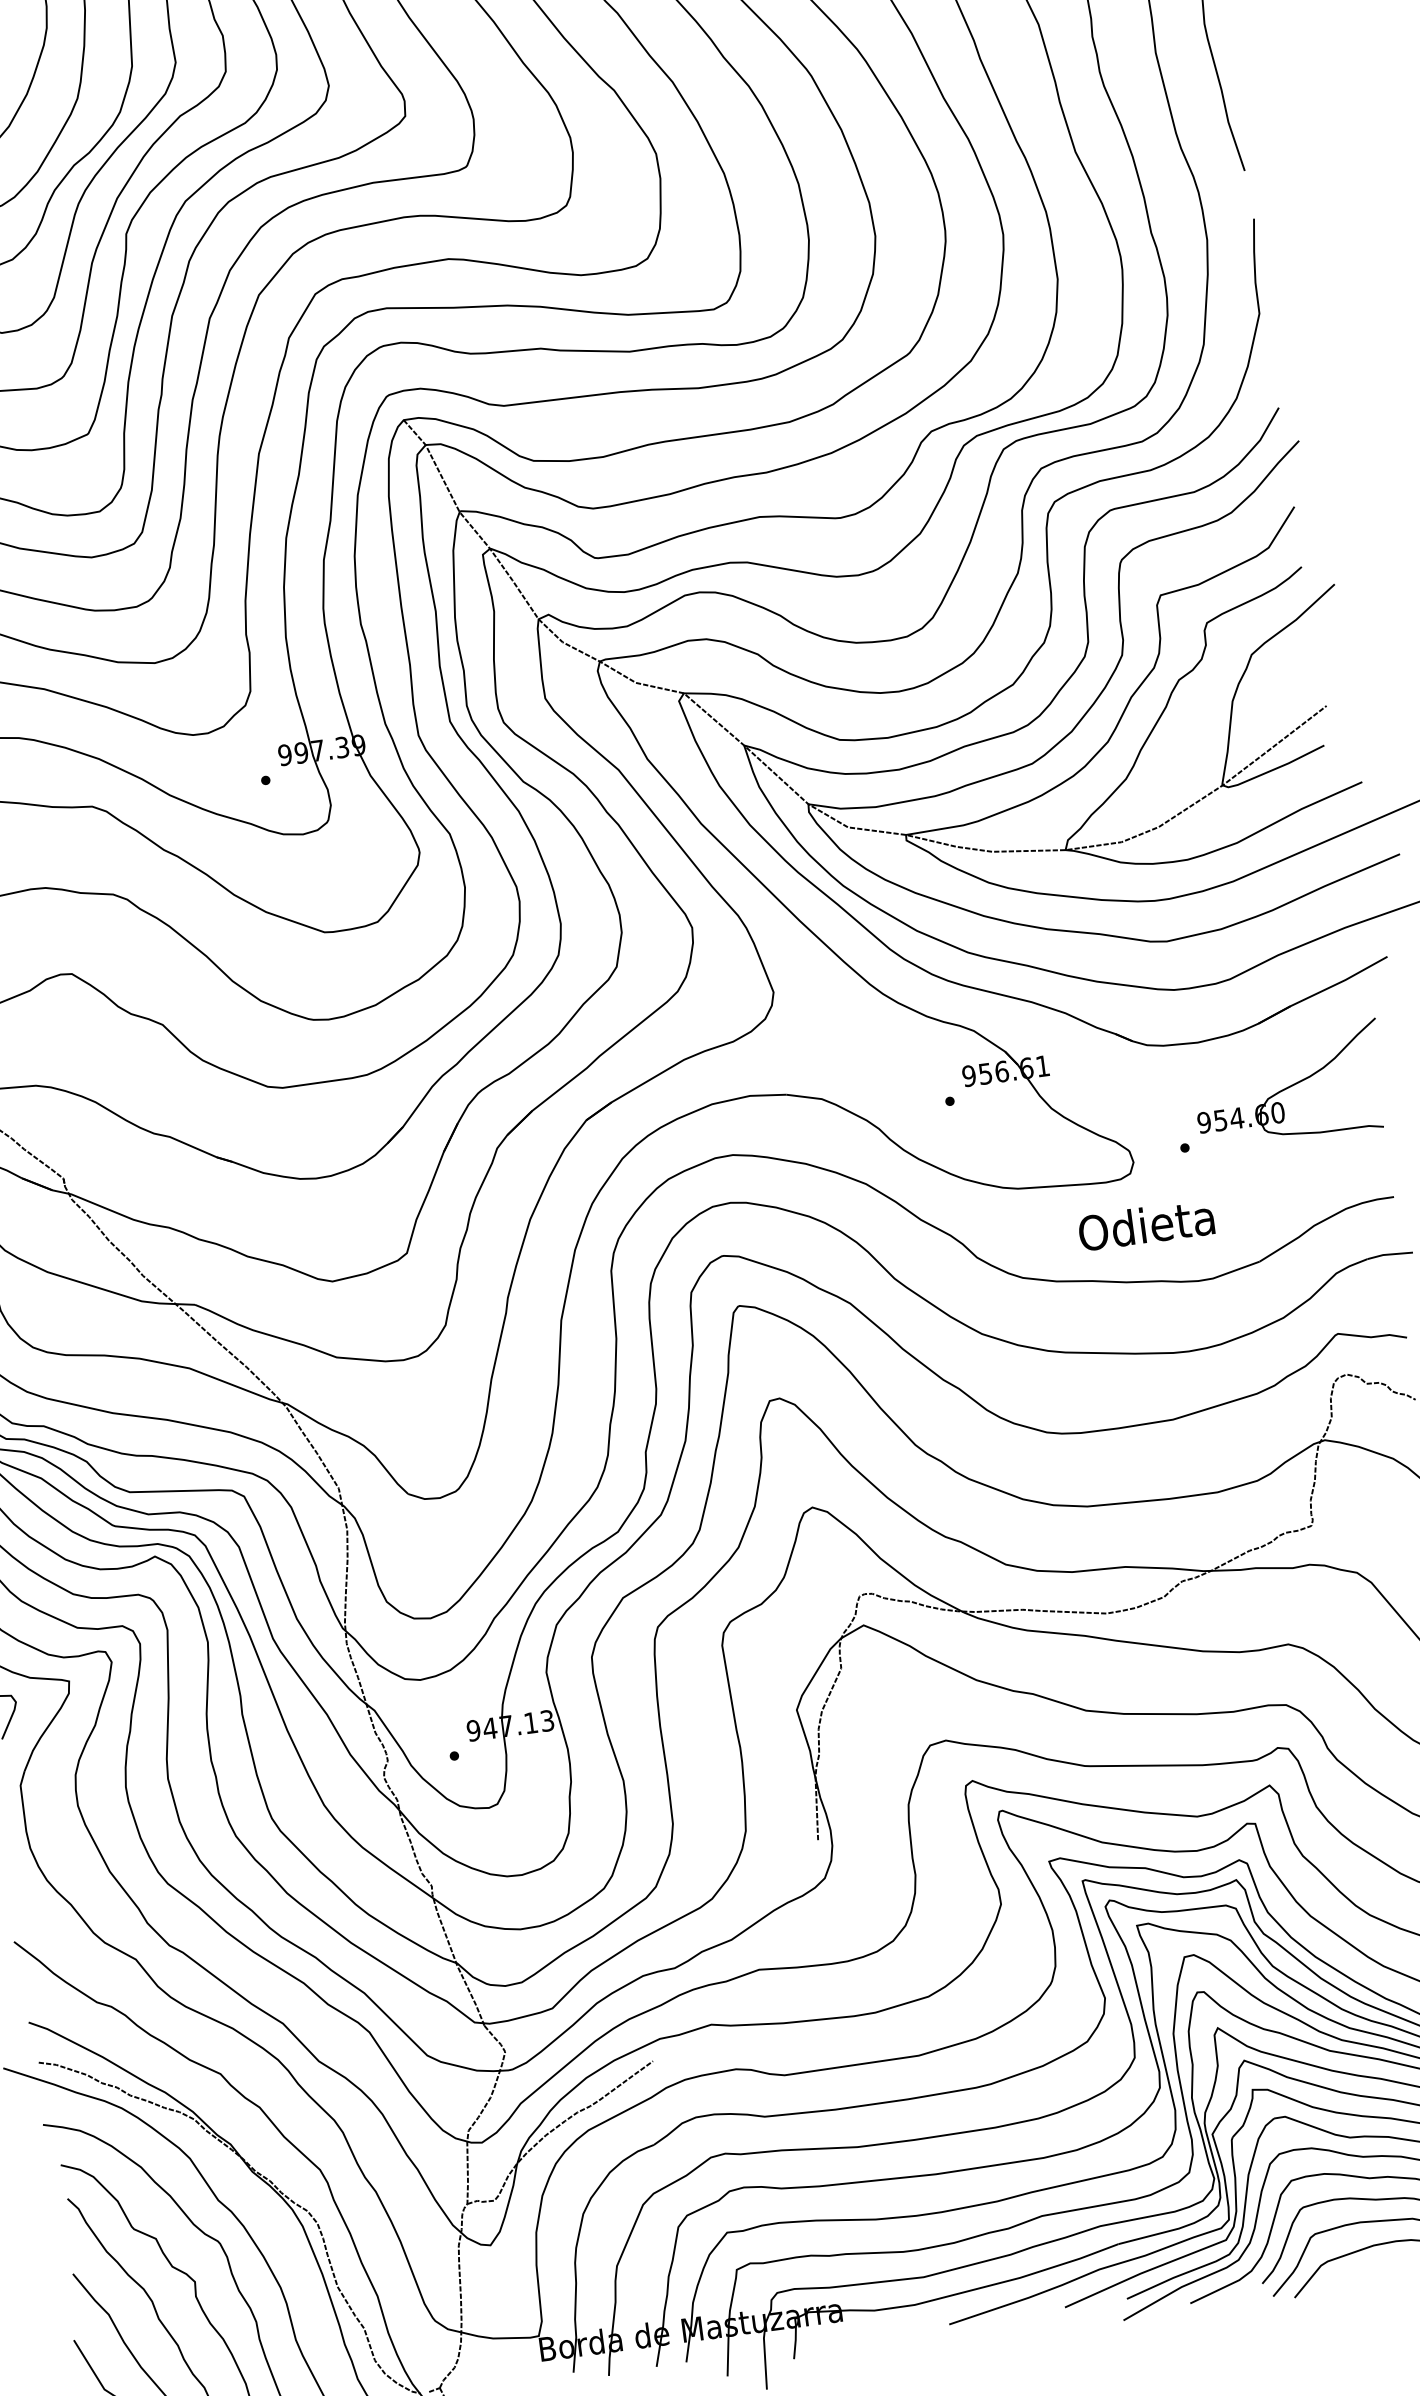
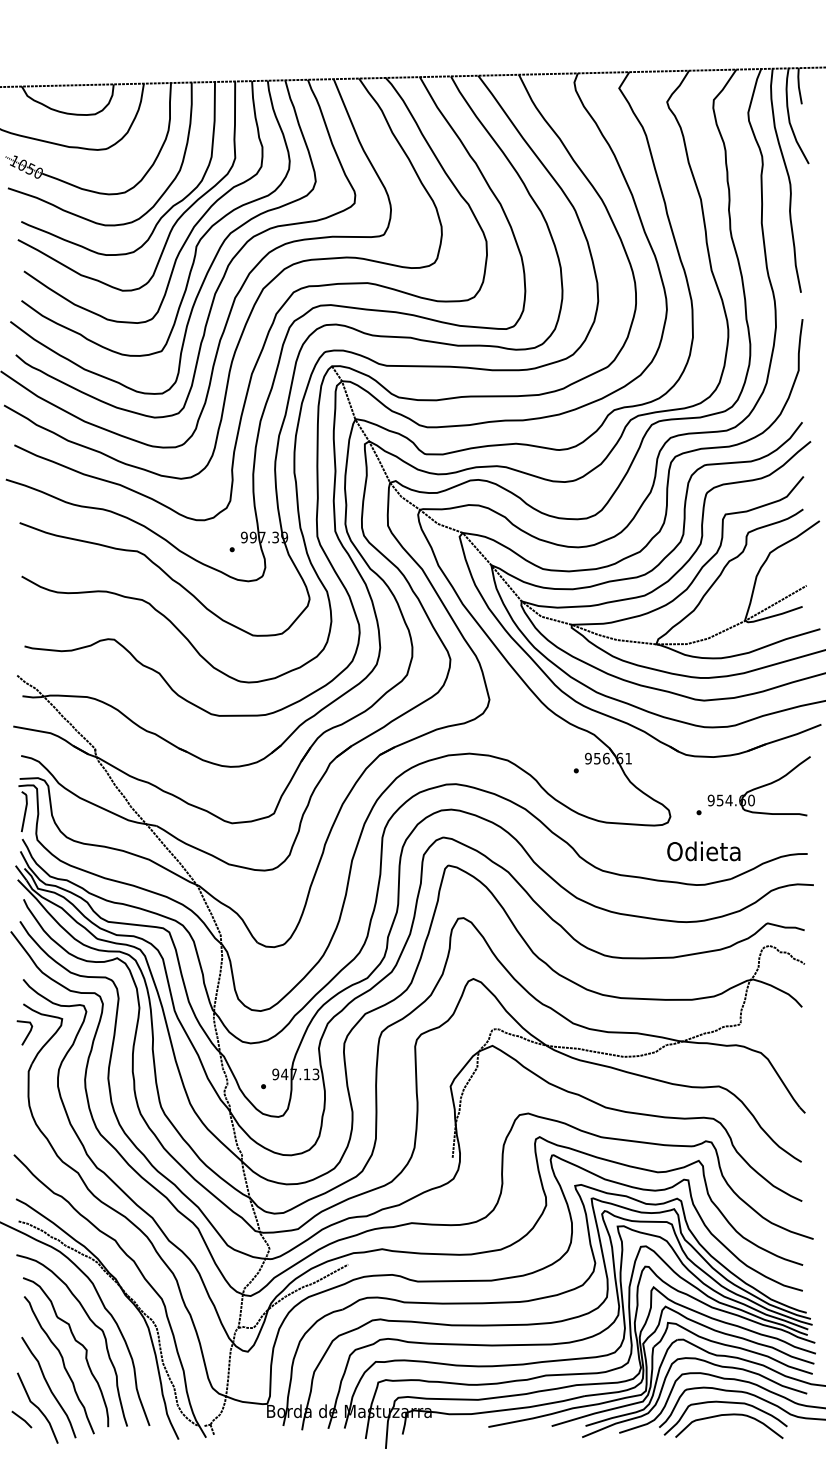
text: (1145, 1225) -> (703, 851), moved

